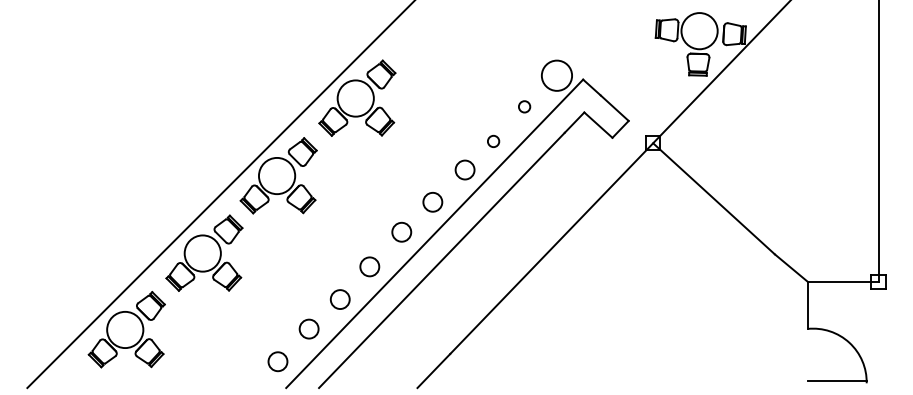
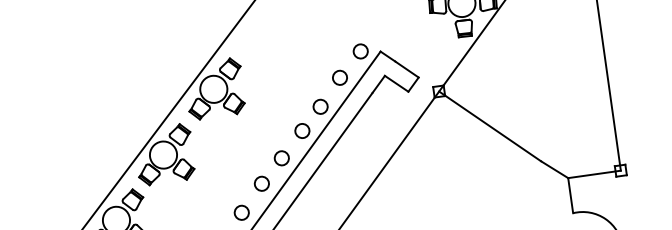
circle: (556, 75) -> (360, 51), size x0.62
circle: (524, 106) -> (339, 77), size x1.67
circle: (493, 141) -> (320, 106), size x1.67

